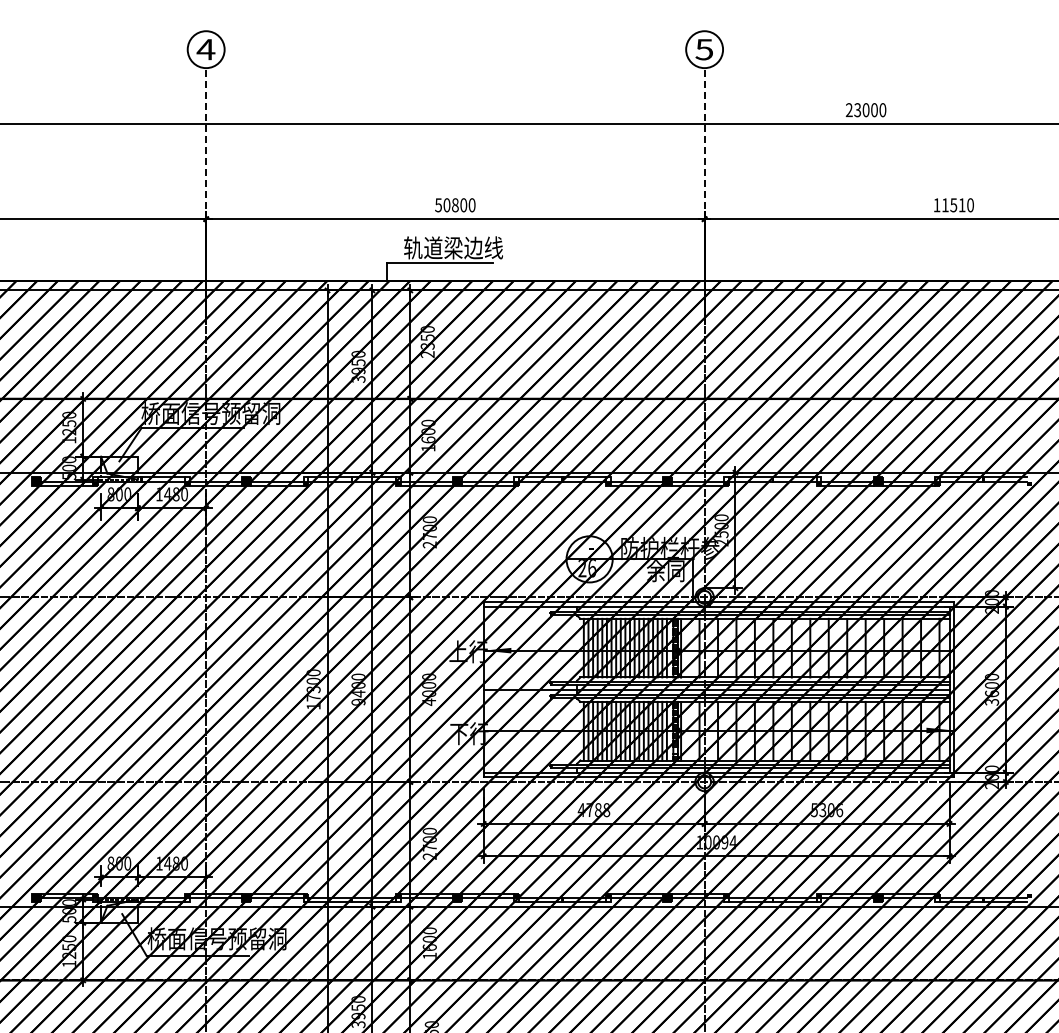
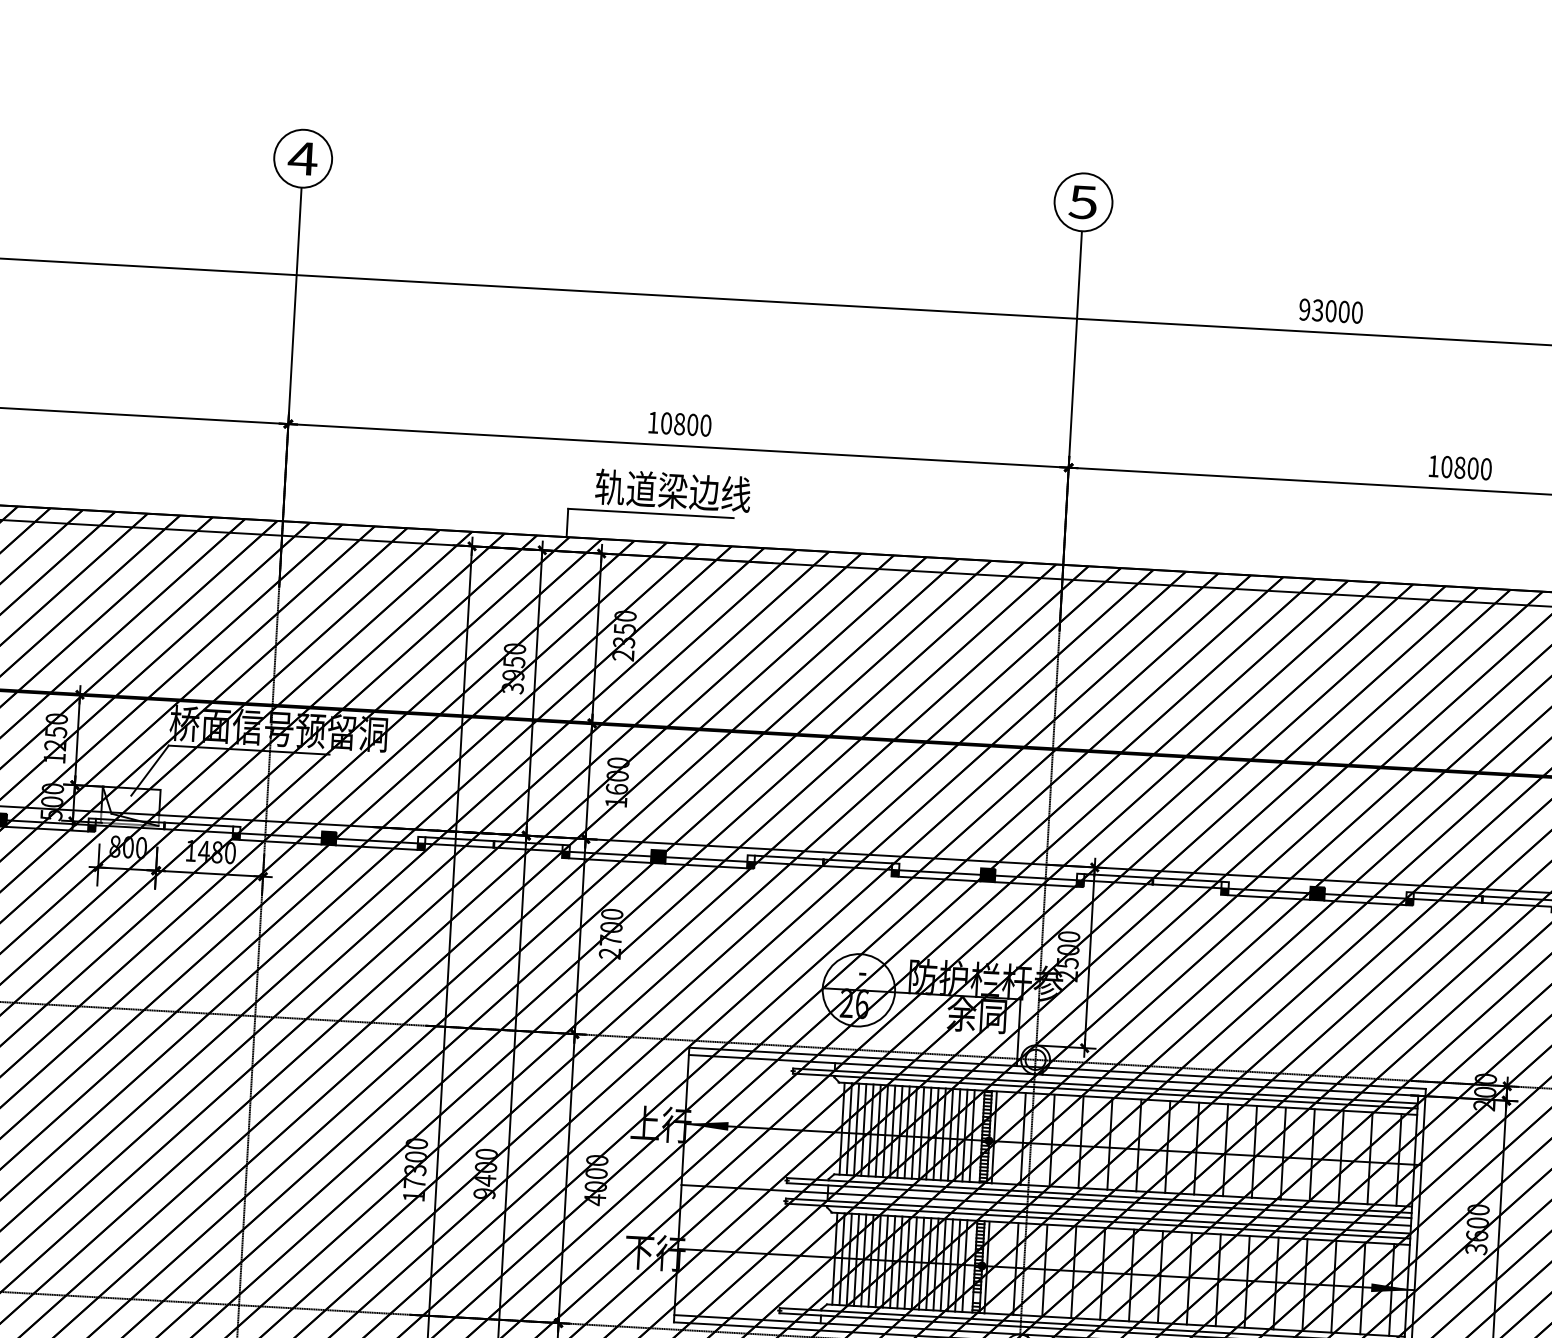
text: (848, 110) -> (1303, 310), 23000 -> 93000
line: (206, 144) -> (295, 307), dashed -> solid
line: (704, 144) -> (1075, 350), dashed -> solid
text: (438, 205) -> (653, 423), 50800 -> 10800
text: (953, 205) -> (1459, 468), 11510 -> 10800

